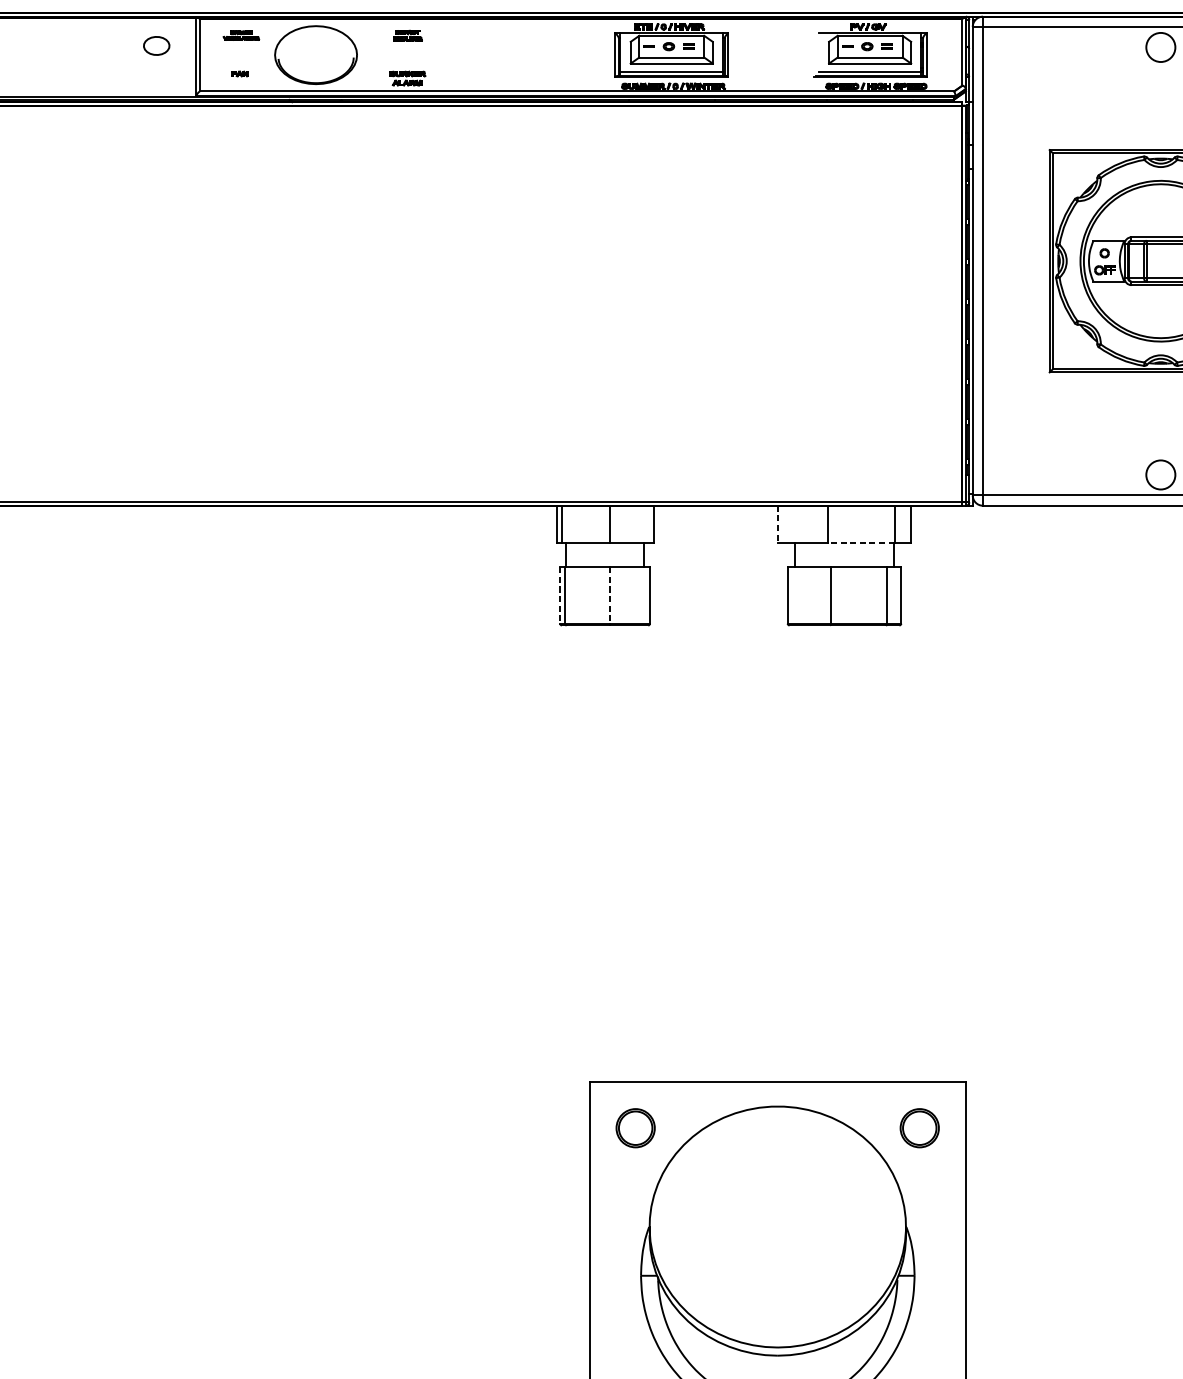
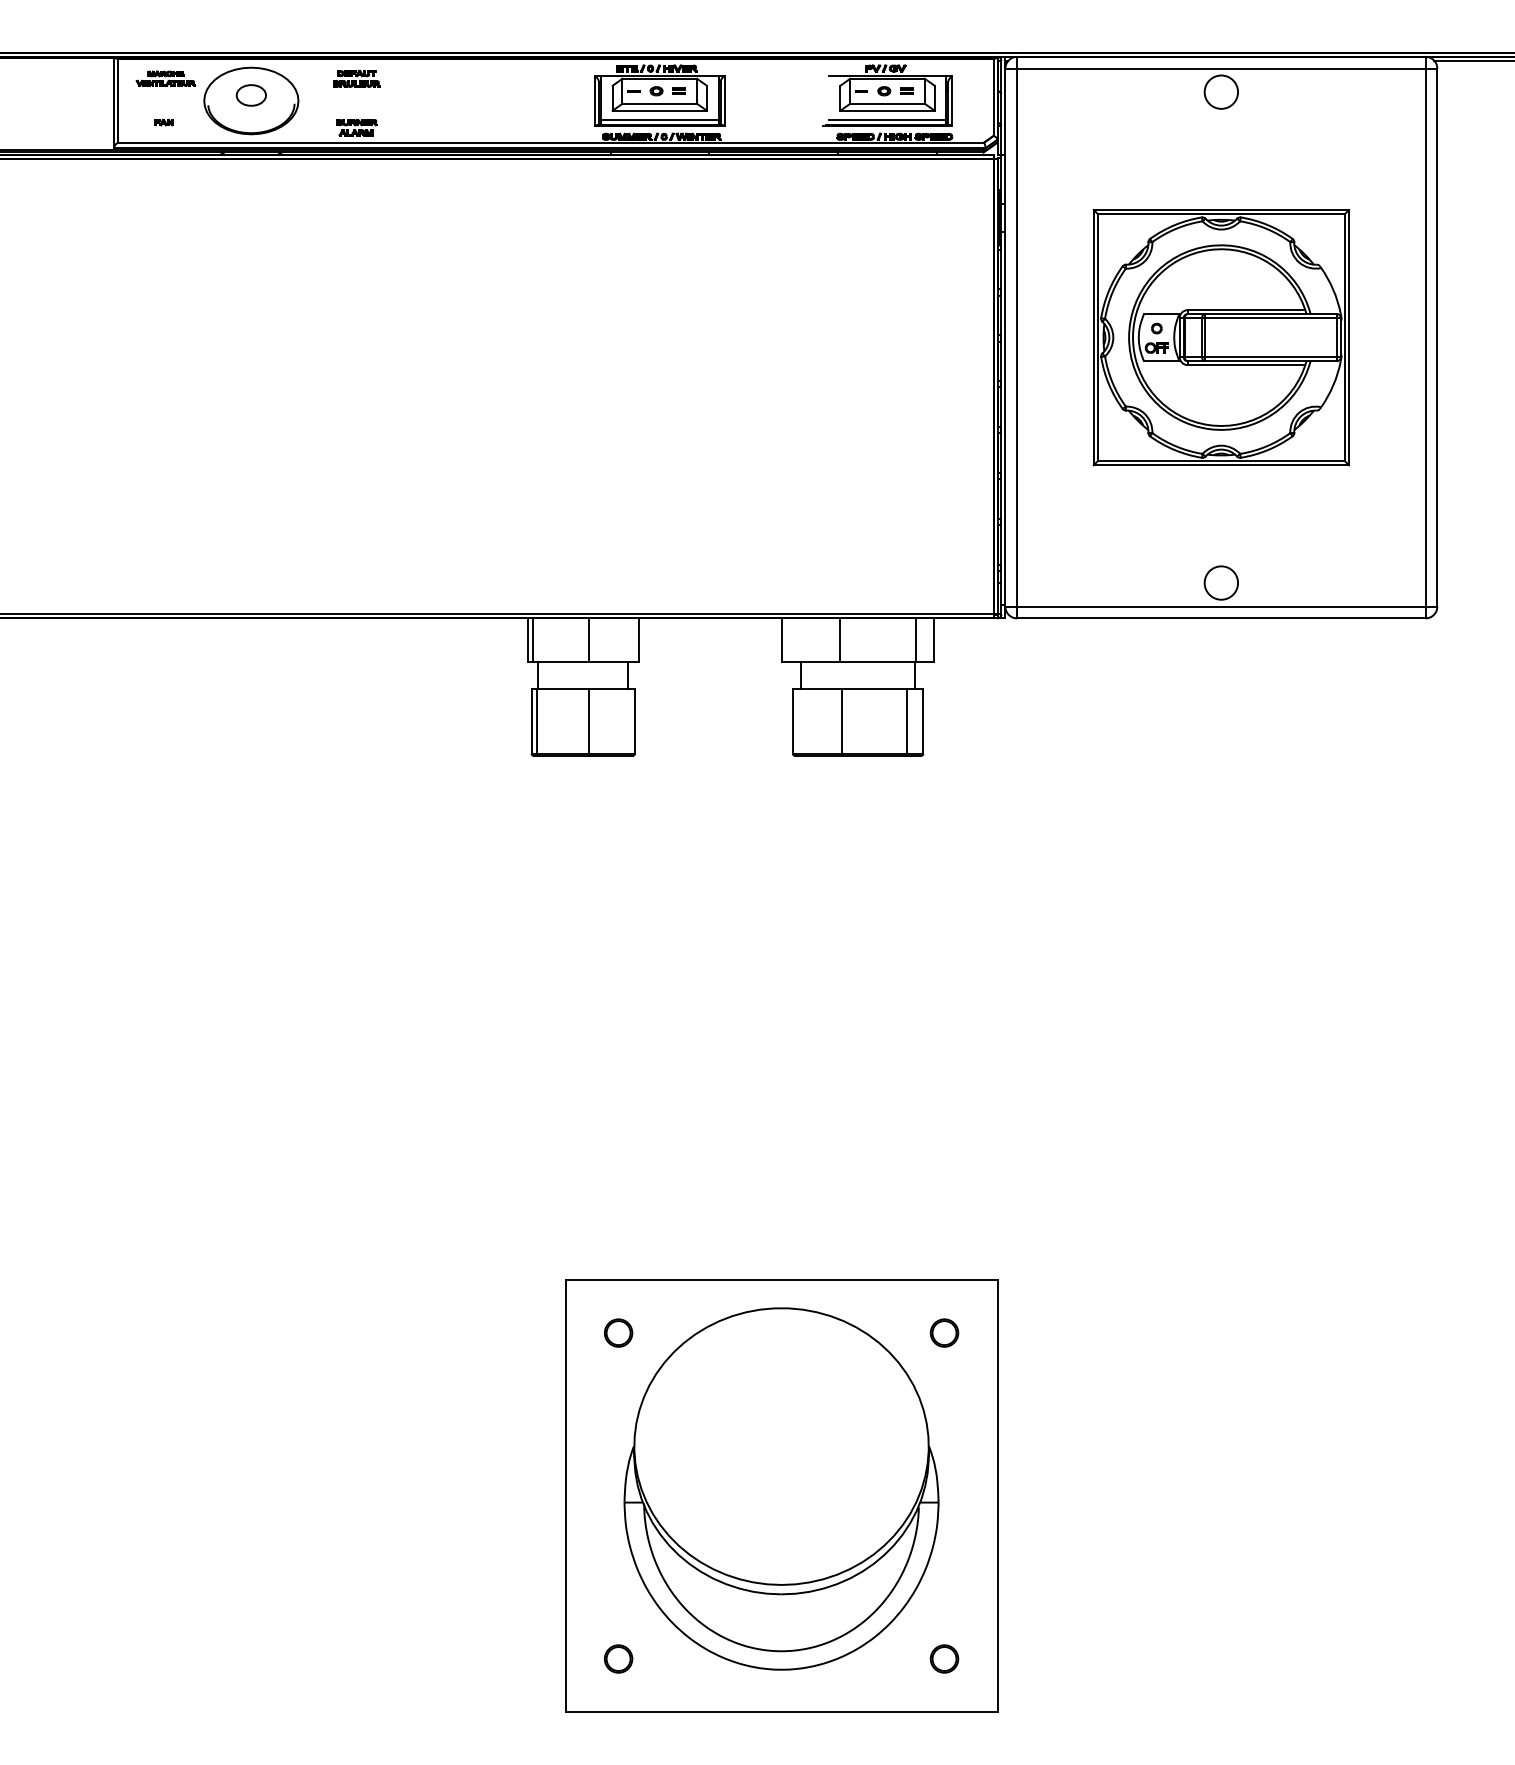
part: (241, 35) -> (165, 78), size x1.43
part: (407, 35) -> (356, 78), size x1.43
part: (155, 46) -> (250, 95), moved
line: (778, 524) -> (782, 640), dashed -> solid
line: (861, 543) -> (877, 661), dashed -> solid
line: (560, 595) -> (531, 721), dashed -> solid
line: (609, 595) -> (588, 721), dashed -> solid
part: (635, 1127) -> (618, 1332), size x0.62
part: (919, 1127) -> (944, 1332), size x0.62

